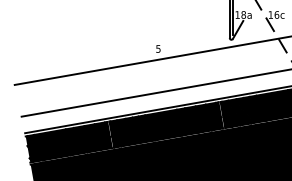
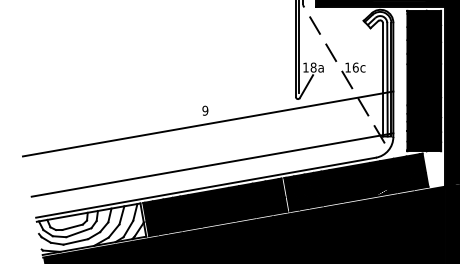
text: (158, 48) -> (205, 110), 5 -> 9
fill: (68, 141) -> (91, 228), removed

